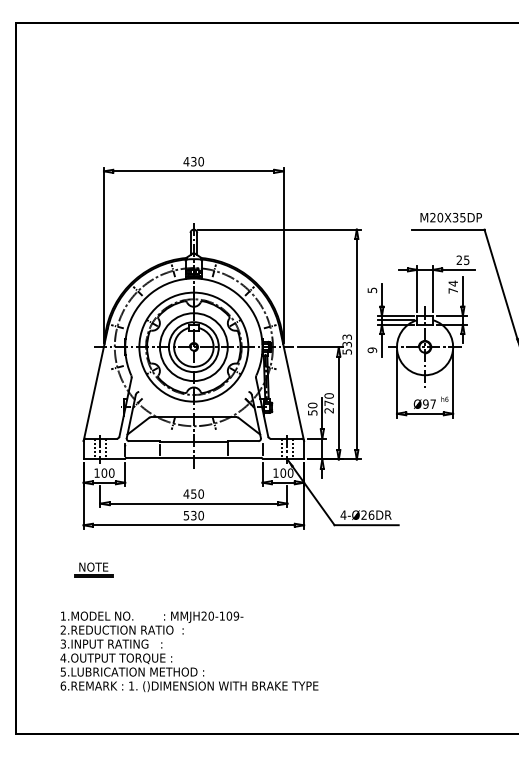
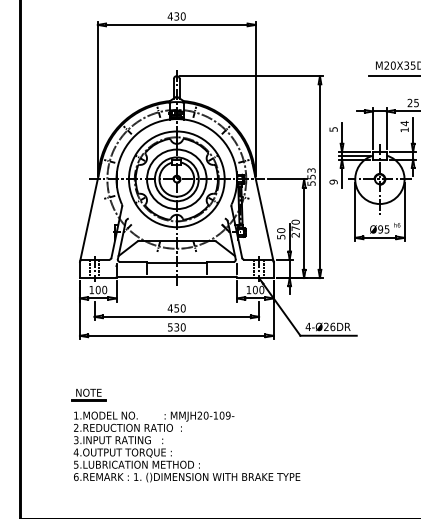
text: (452, 290) -> (404, 129), 74 -> 14
text: (346, 343) -> (310, 176), 533 -> 553
text: (432, 403) -> (386, 228), Ø97 -> Ø95
part: (93, 569) -> (88, 394), moved
text: (189, 651) -> (187, 446), moved

